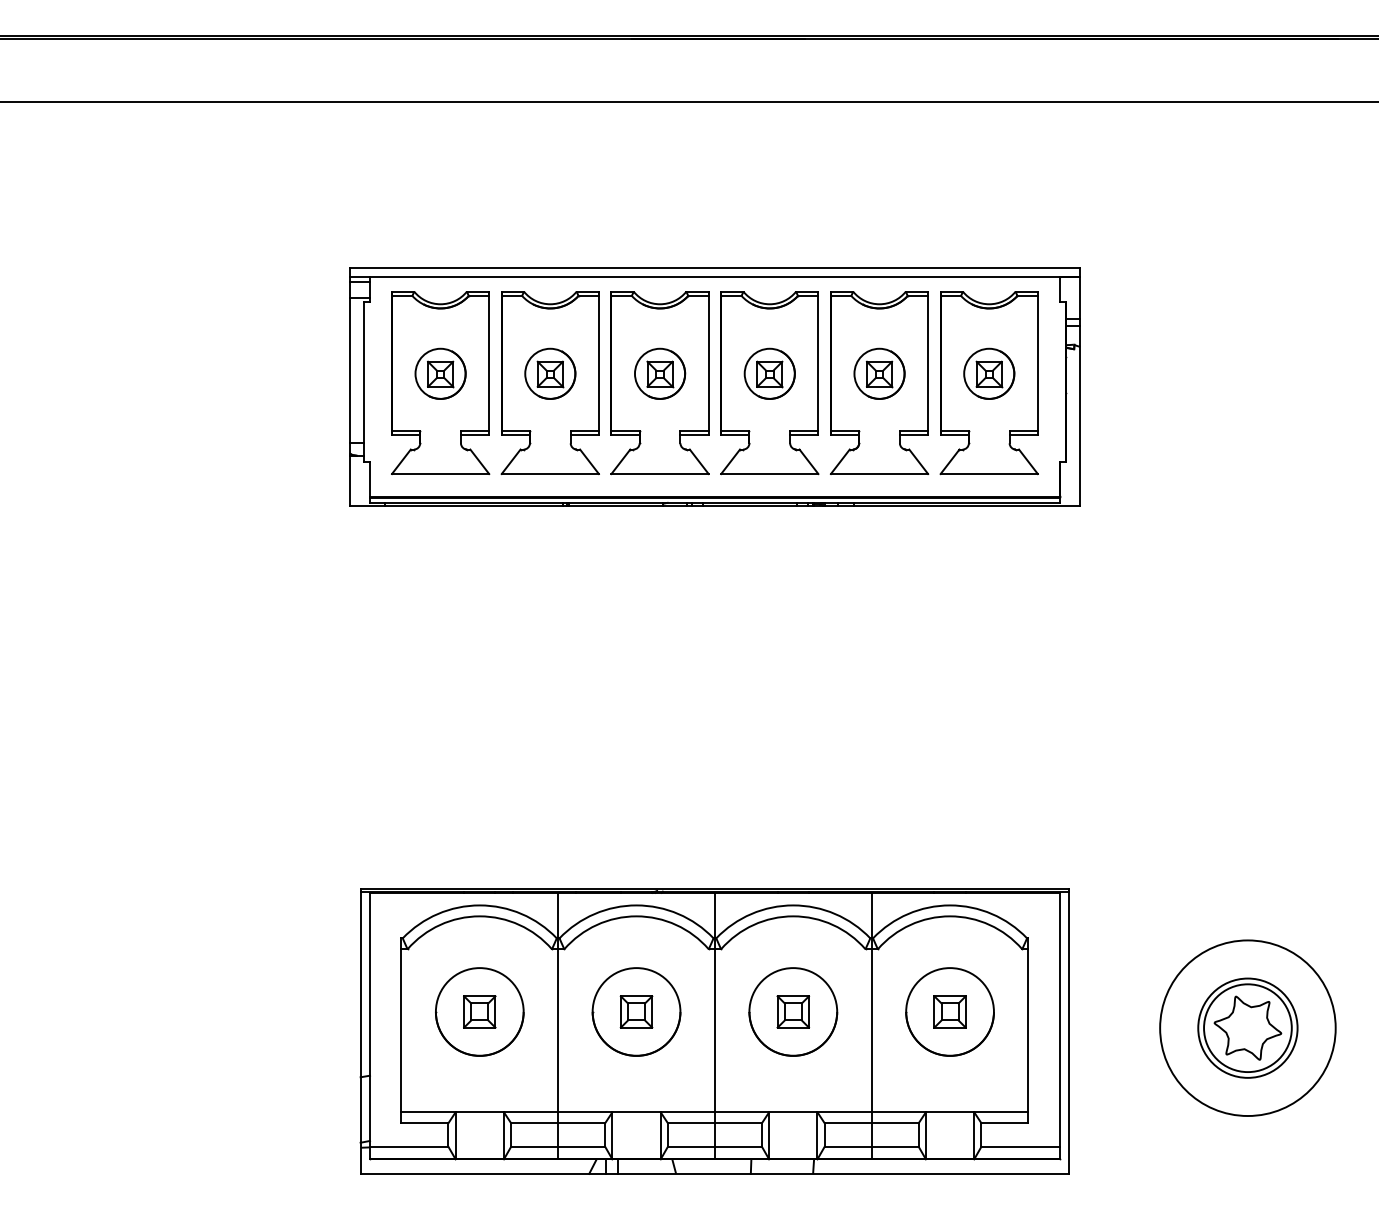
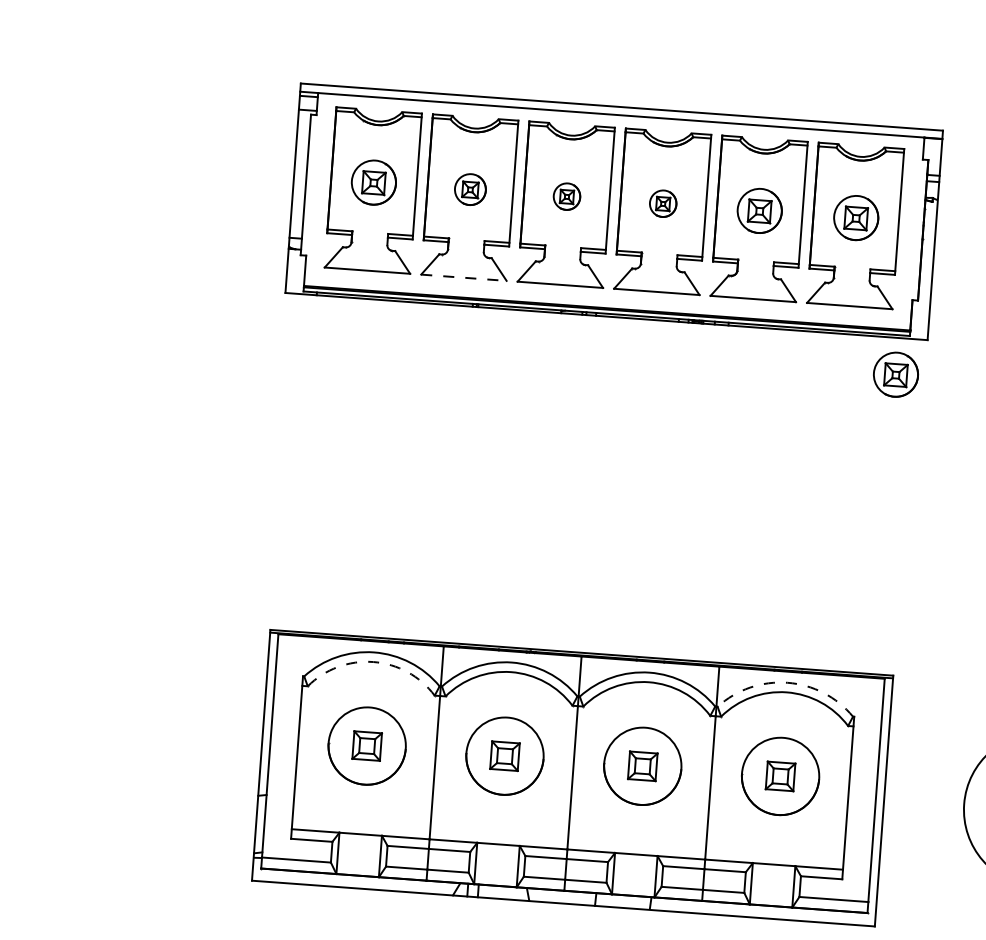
part: (550, 373) -> (470, 189), size x0.7
part: (660, 373) -> (567, 196), size x0.6
part: (769, 373) -> (663, 203), size x0.6
line: (550, 474) -> (464, 278), solid -> dashed
part: (1047, 547) -> (896, 374), added
arc: (950, 905) -> (787, 682), solid -> dashed
arc: (479, 916) -> (373, 662), solid -> dashed

